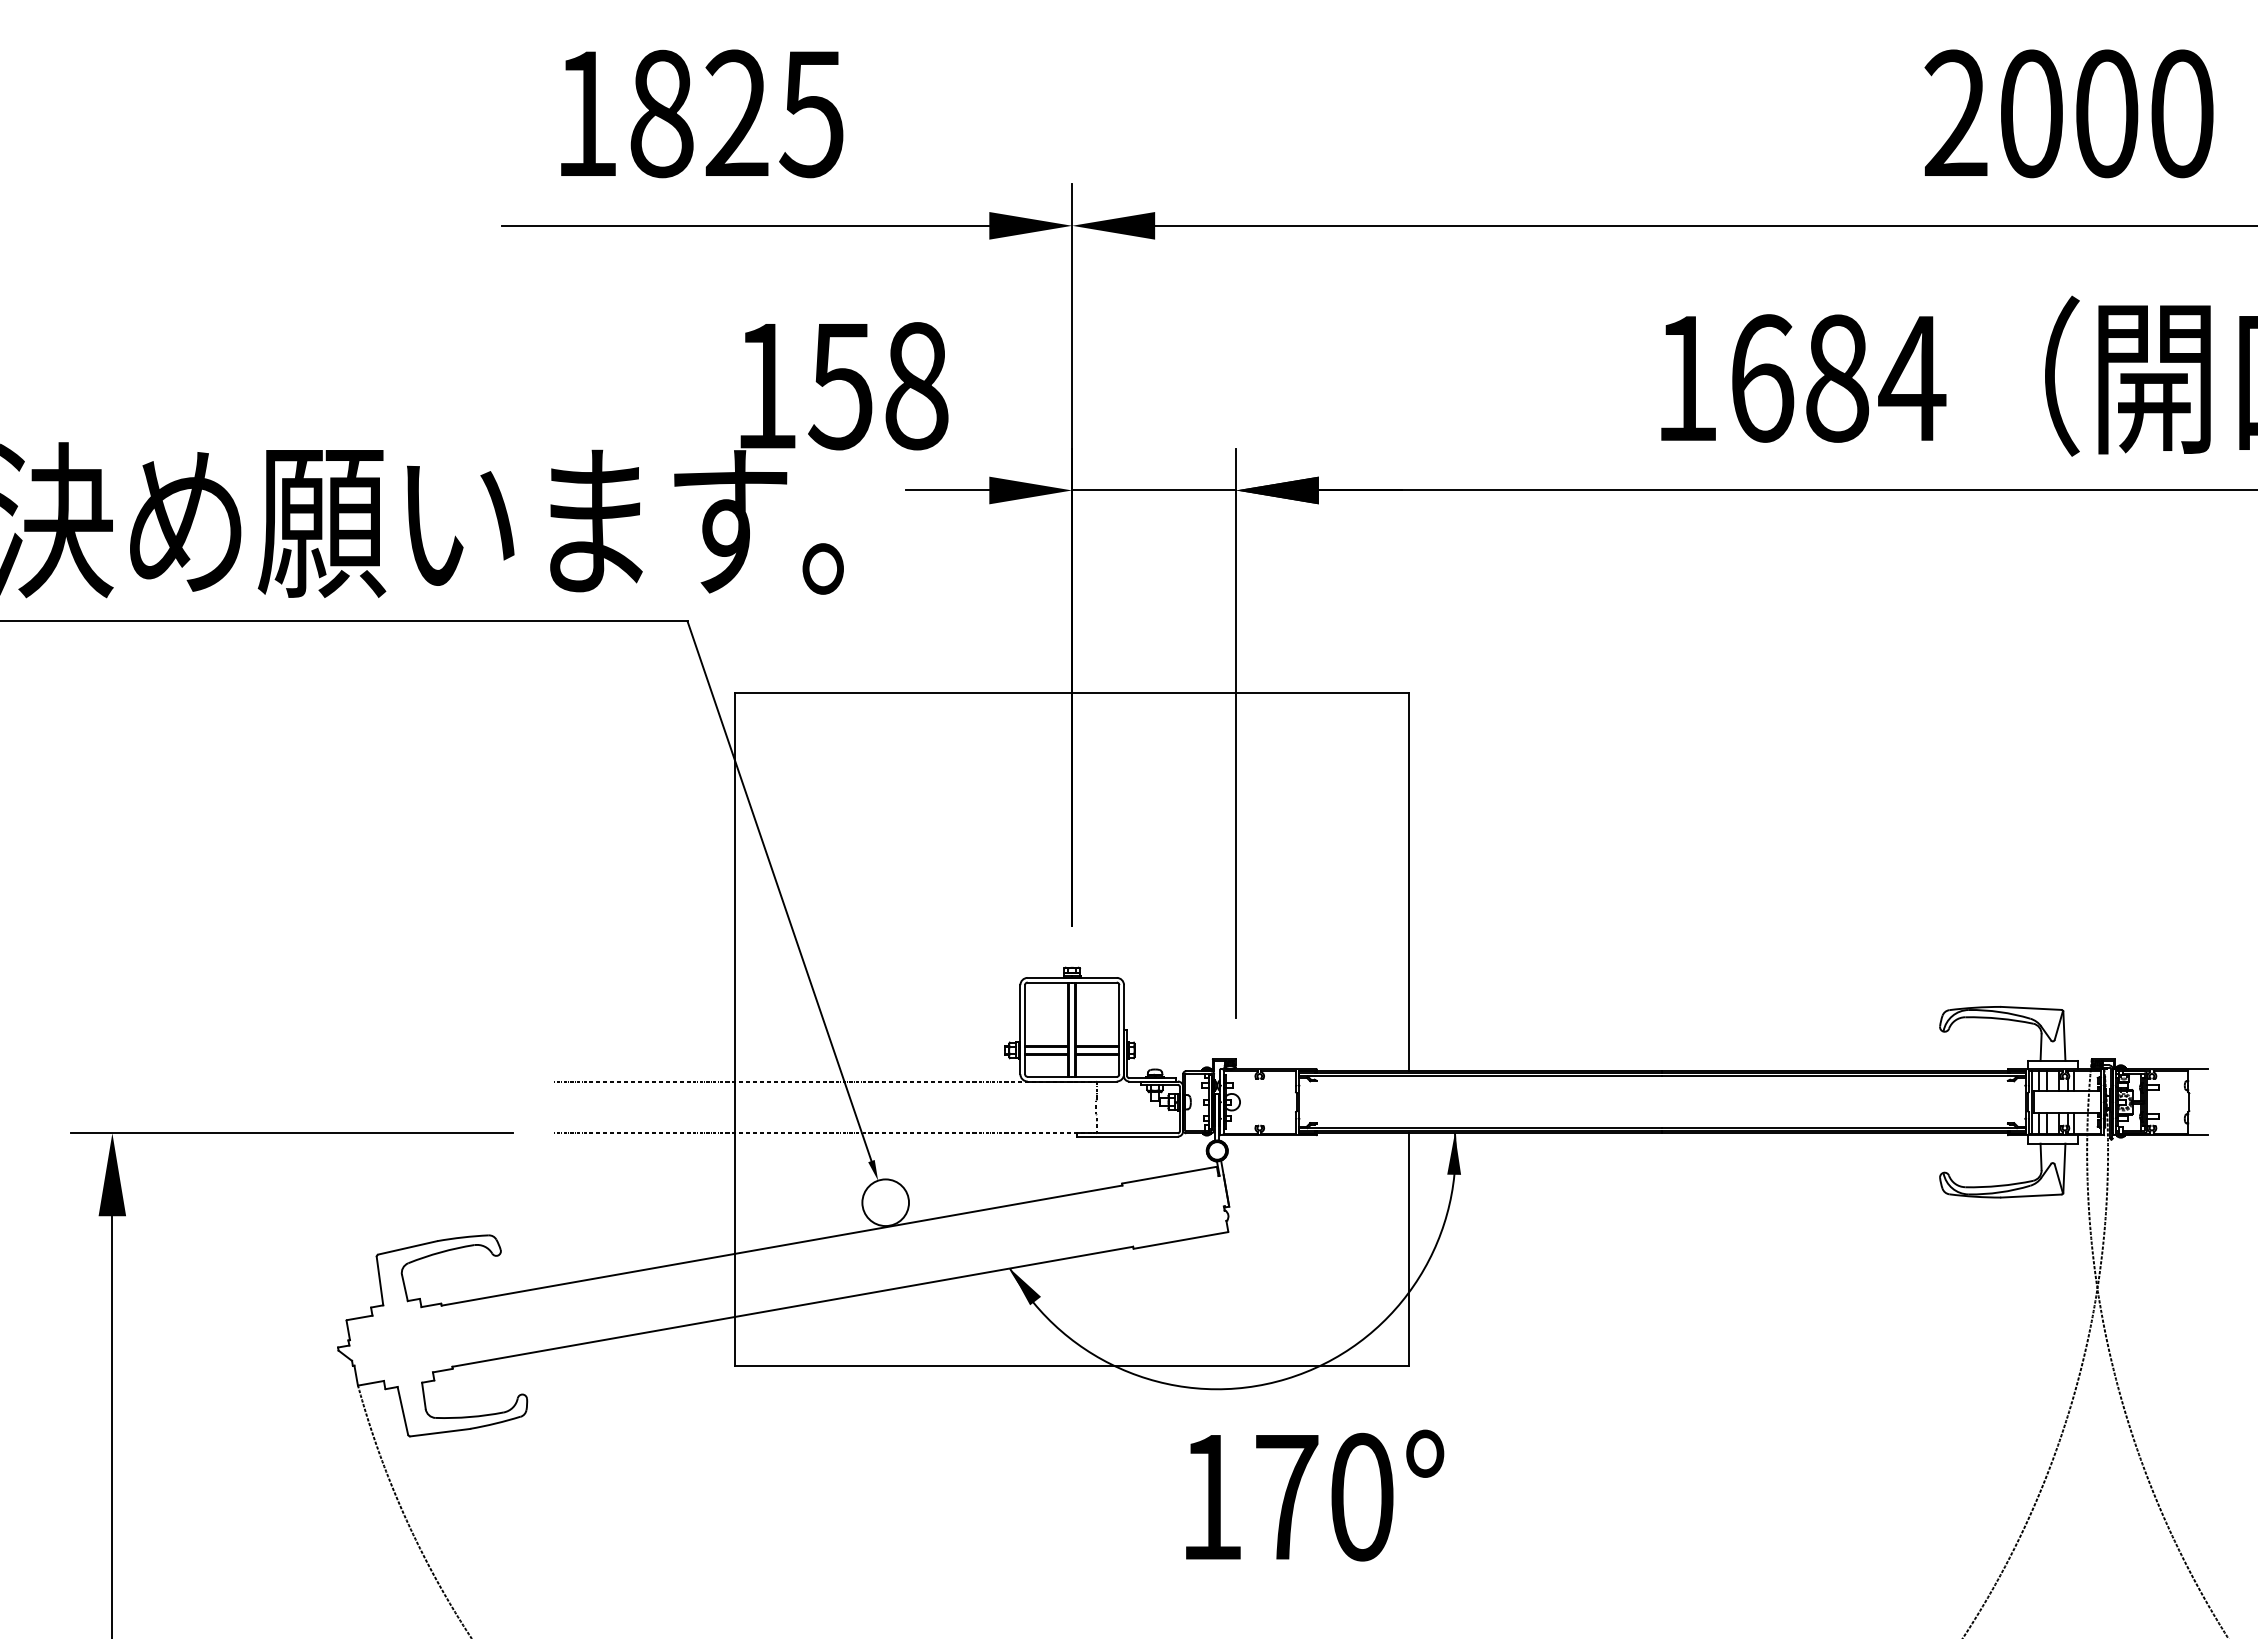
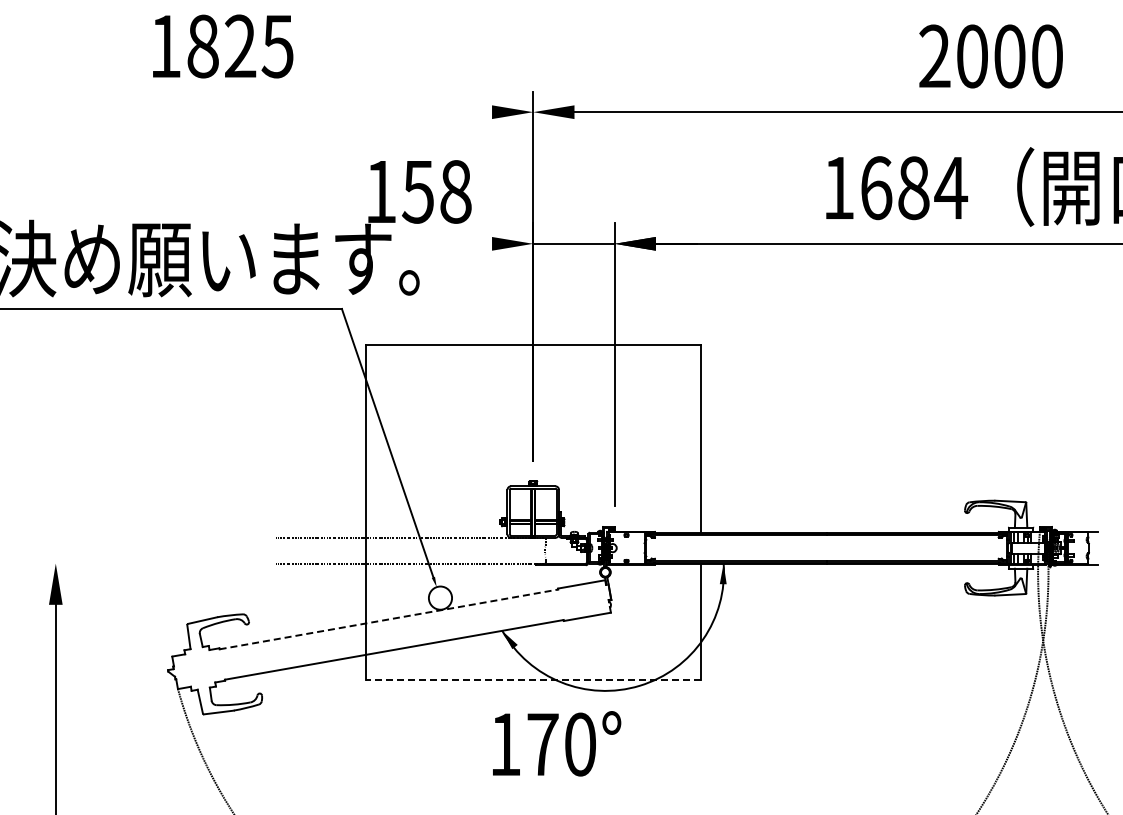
text: (702, 113) -> (223, 46), moved
text: (2067, 113) -> (990, 56), moved
line: (745, 226) -> (370, 112), removed
line: (948, 489) -> (471, 243), removed
line: (290, 1133) -> (144, 563), removed
line: (781, 1245) -> (388, 619), solid -> dashed
line: (1072, 1366) -> (533, 679), solid -> dashed
text: (1315, 1494) -> (557, 743), moved

